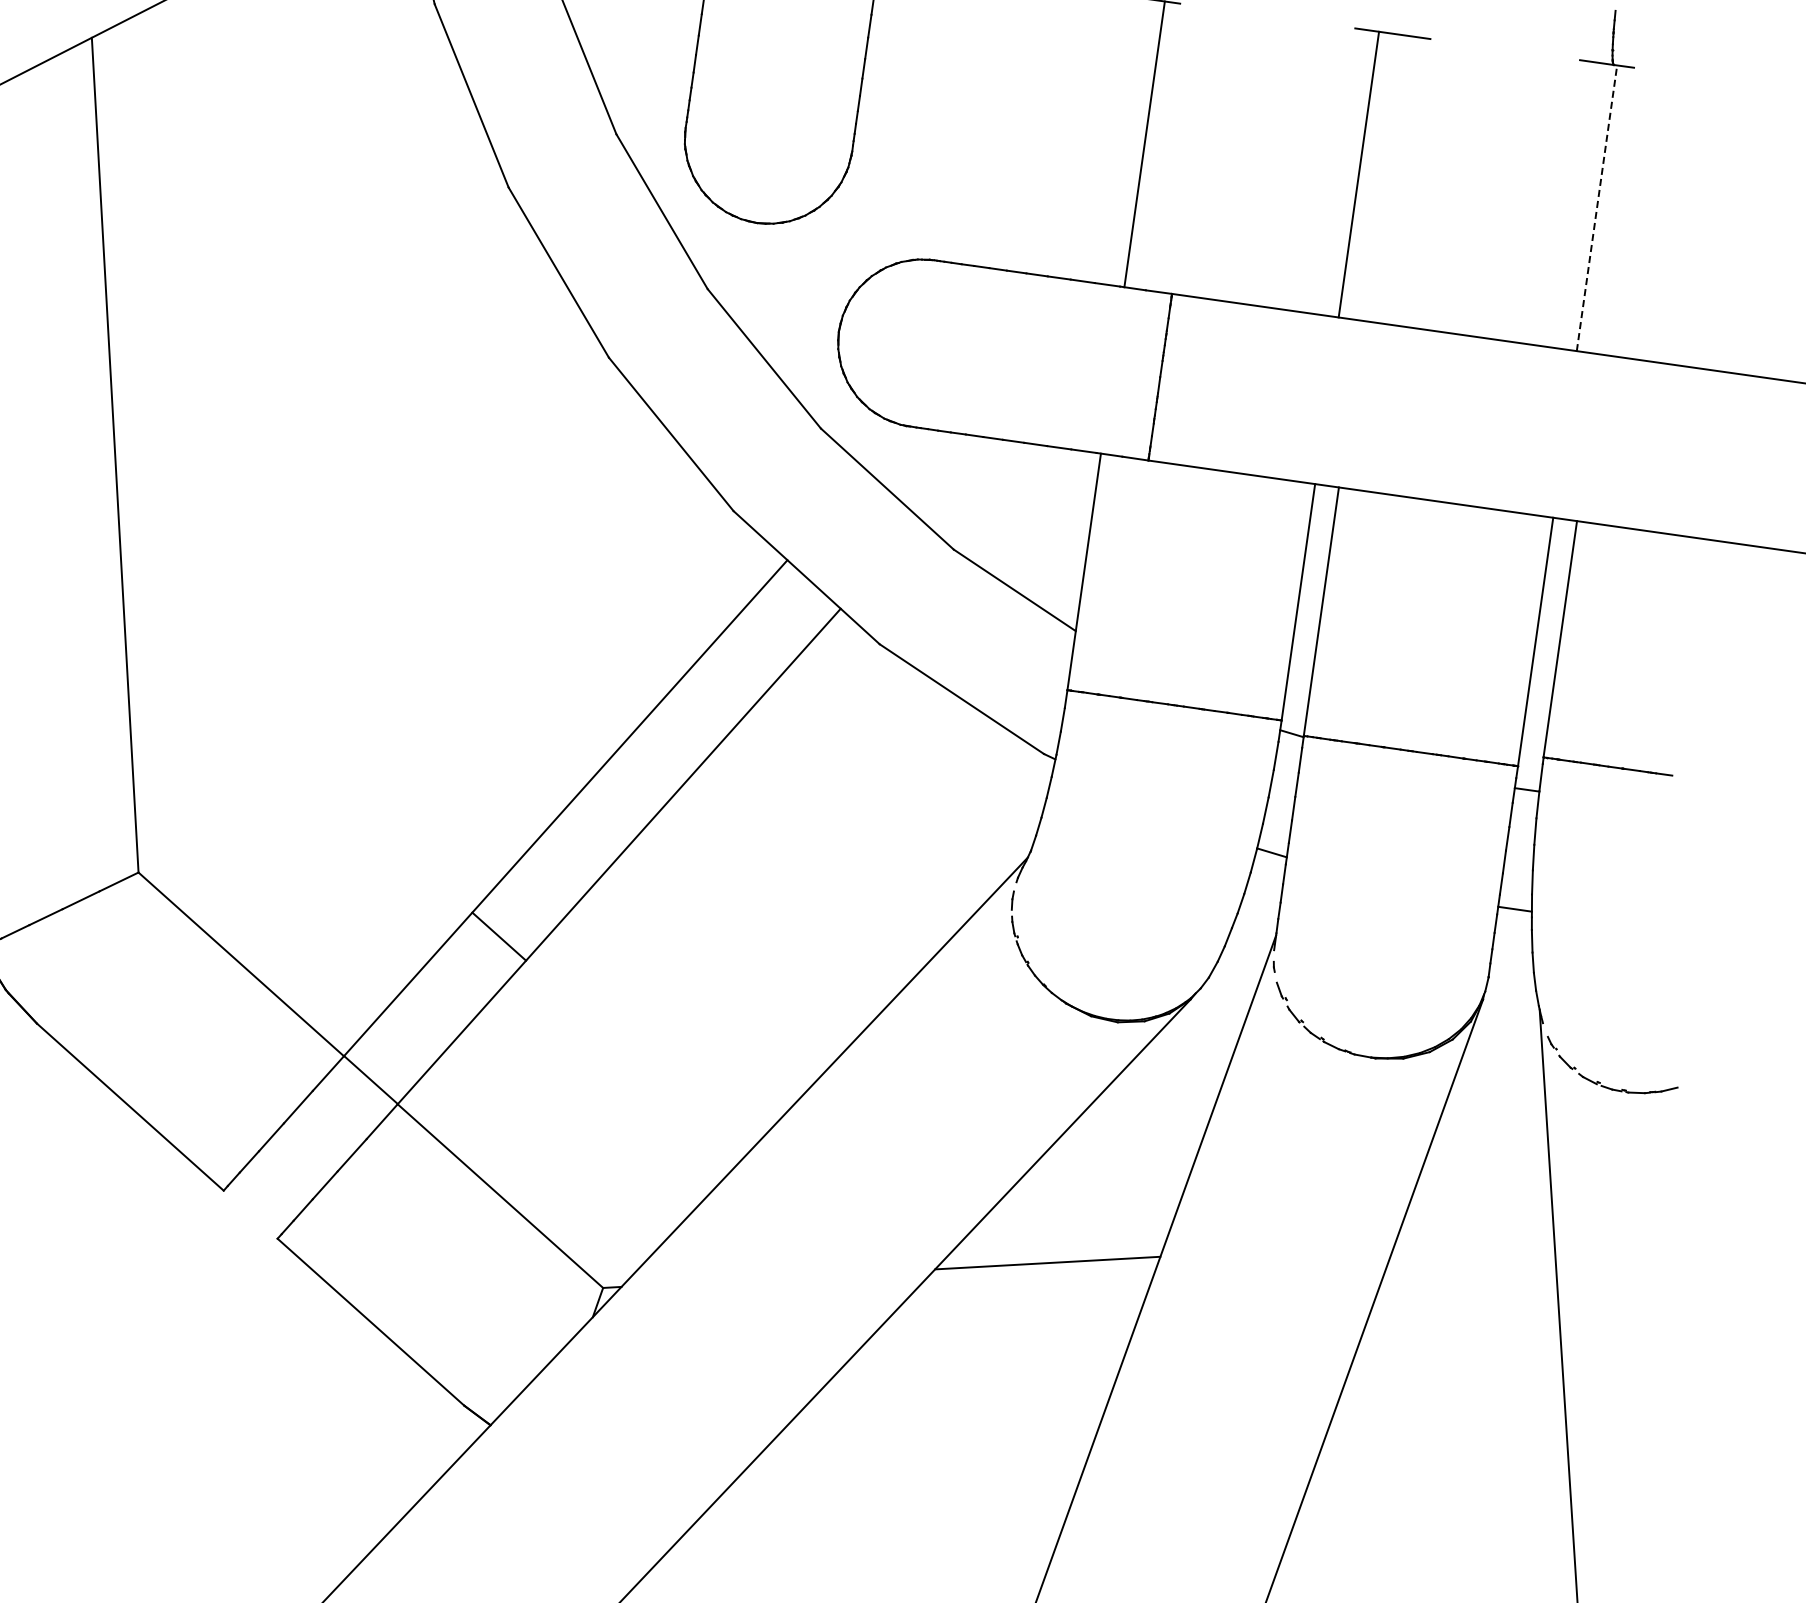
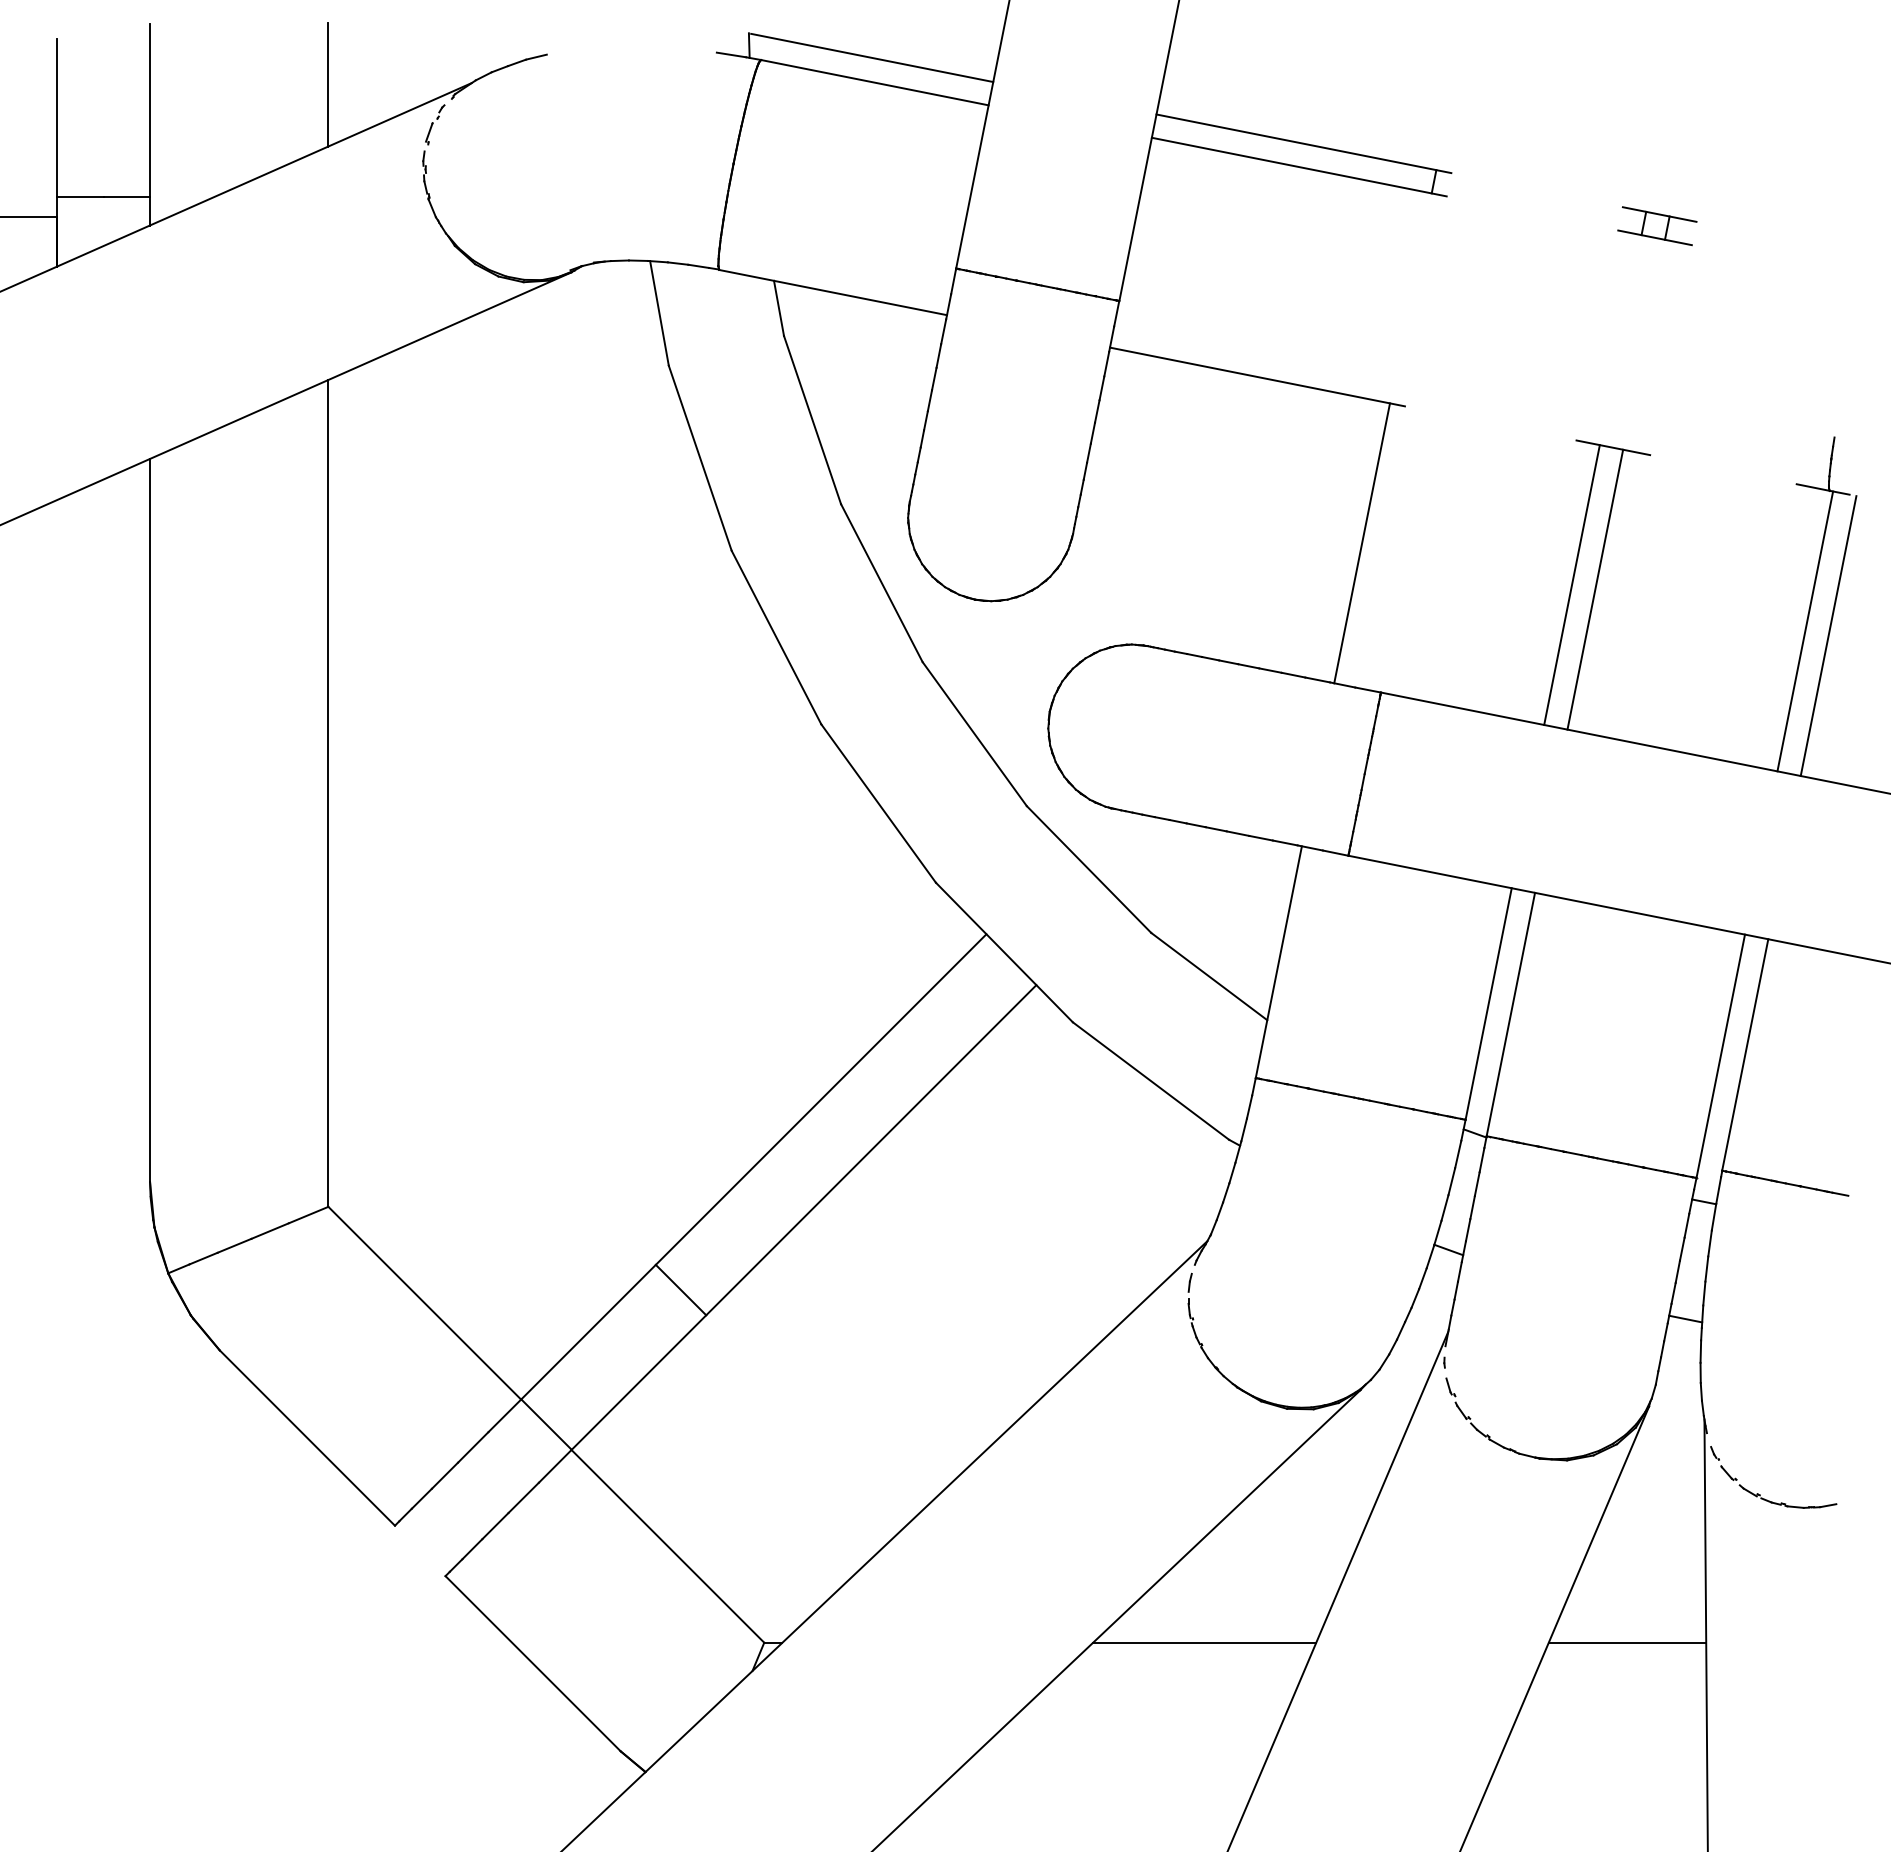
line: (1382, 177) -> (1595, 589), added
line: (1597, 208) -> (1805, 631), dashed -> solid
line: (1620, 212) -> (1828, 636), added
line: (1474, 1239) -> (1627, 1642), added

